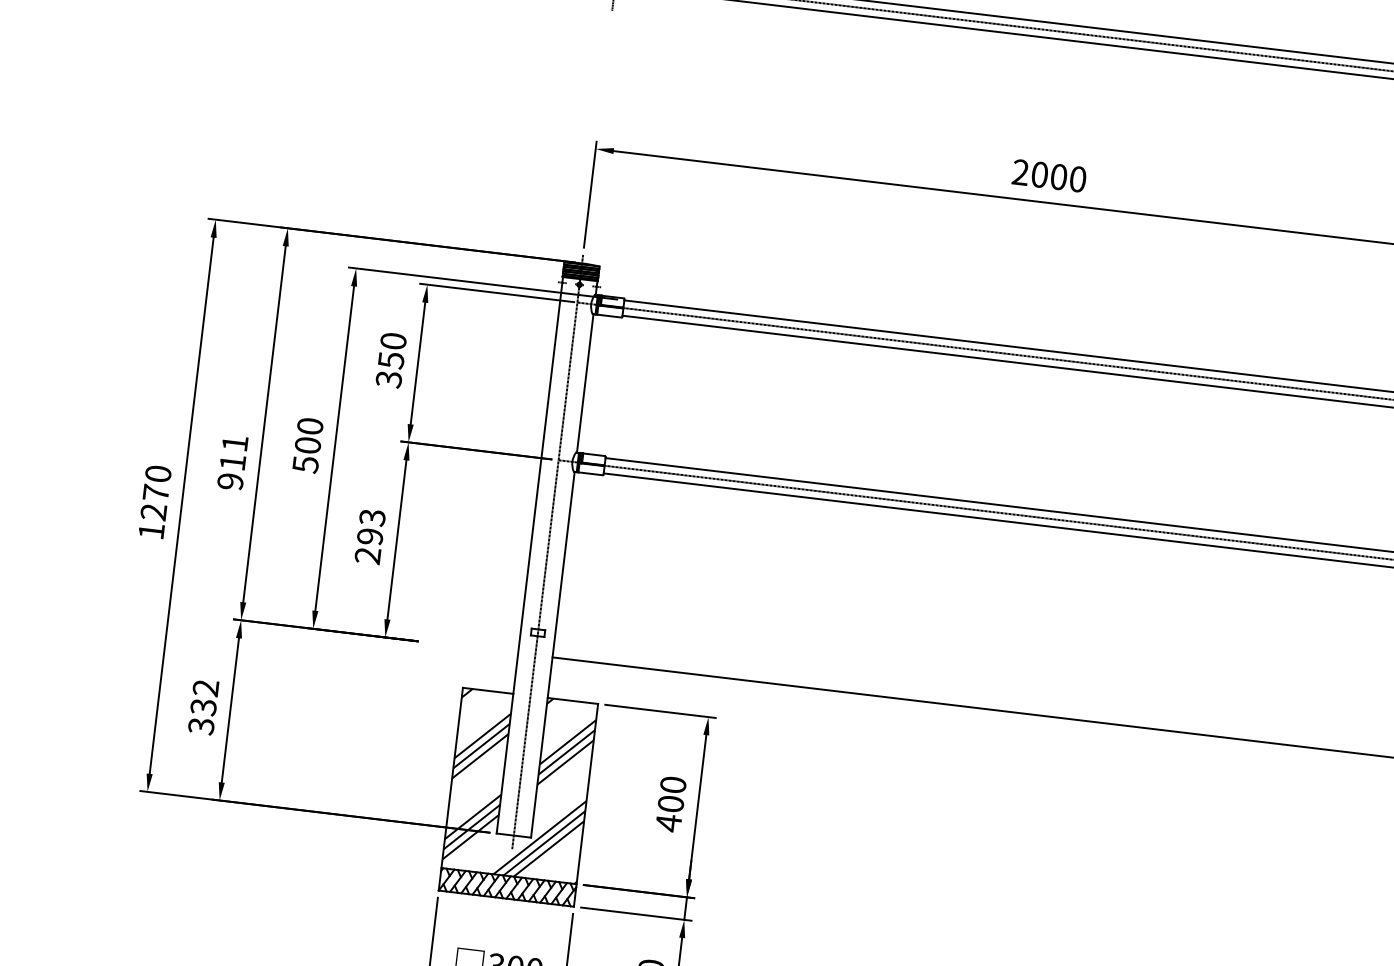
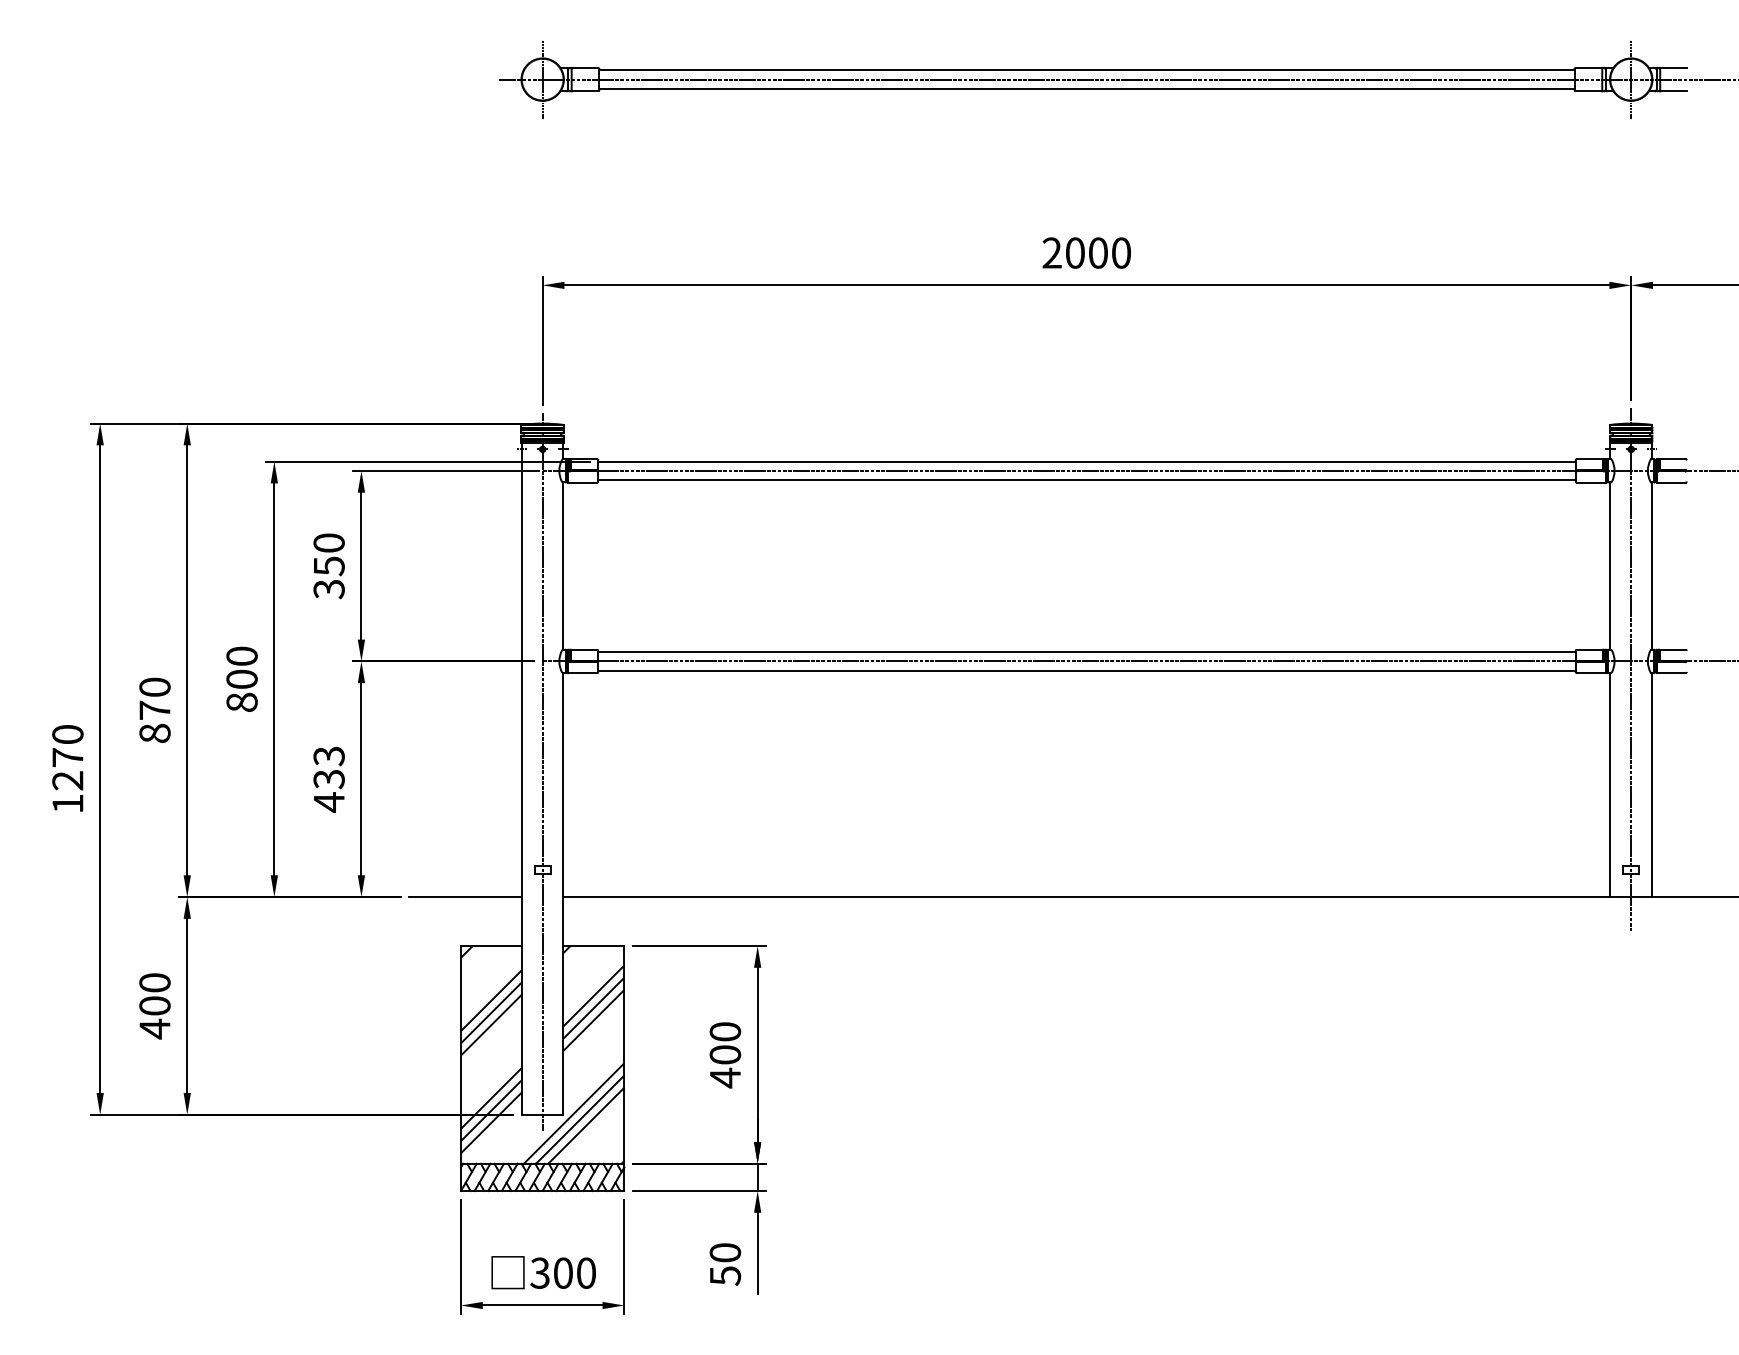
text: (232, 462) -> (154, 710), 911 -> 870
text: (305, 464) -> (241, 702), 500 -> 800
text: (368, 546) -> (328, 791), 293 -> 433
line: (471, 648) -> (465, 897), added
text: (203, 707) -> (154, 1006), 332 -> 400

